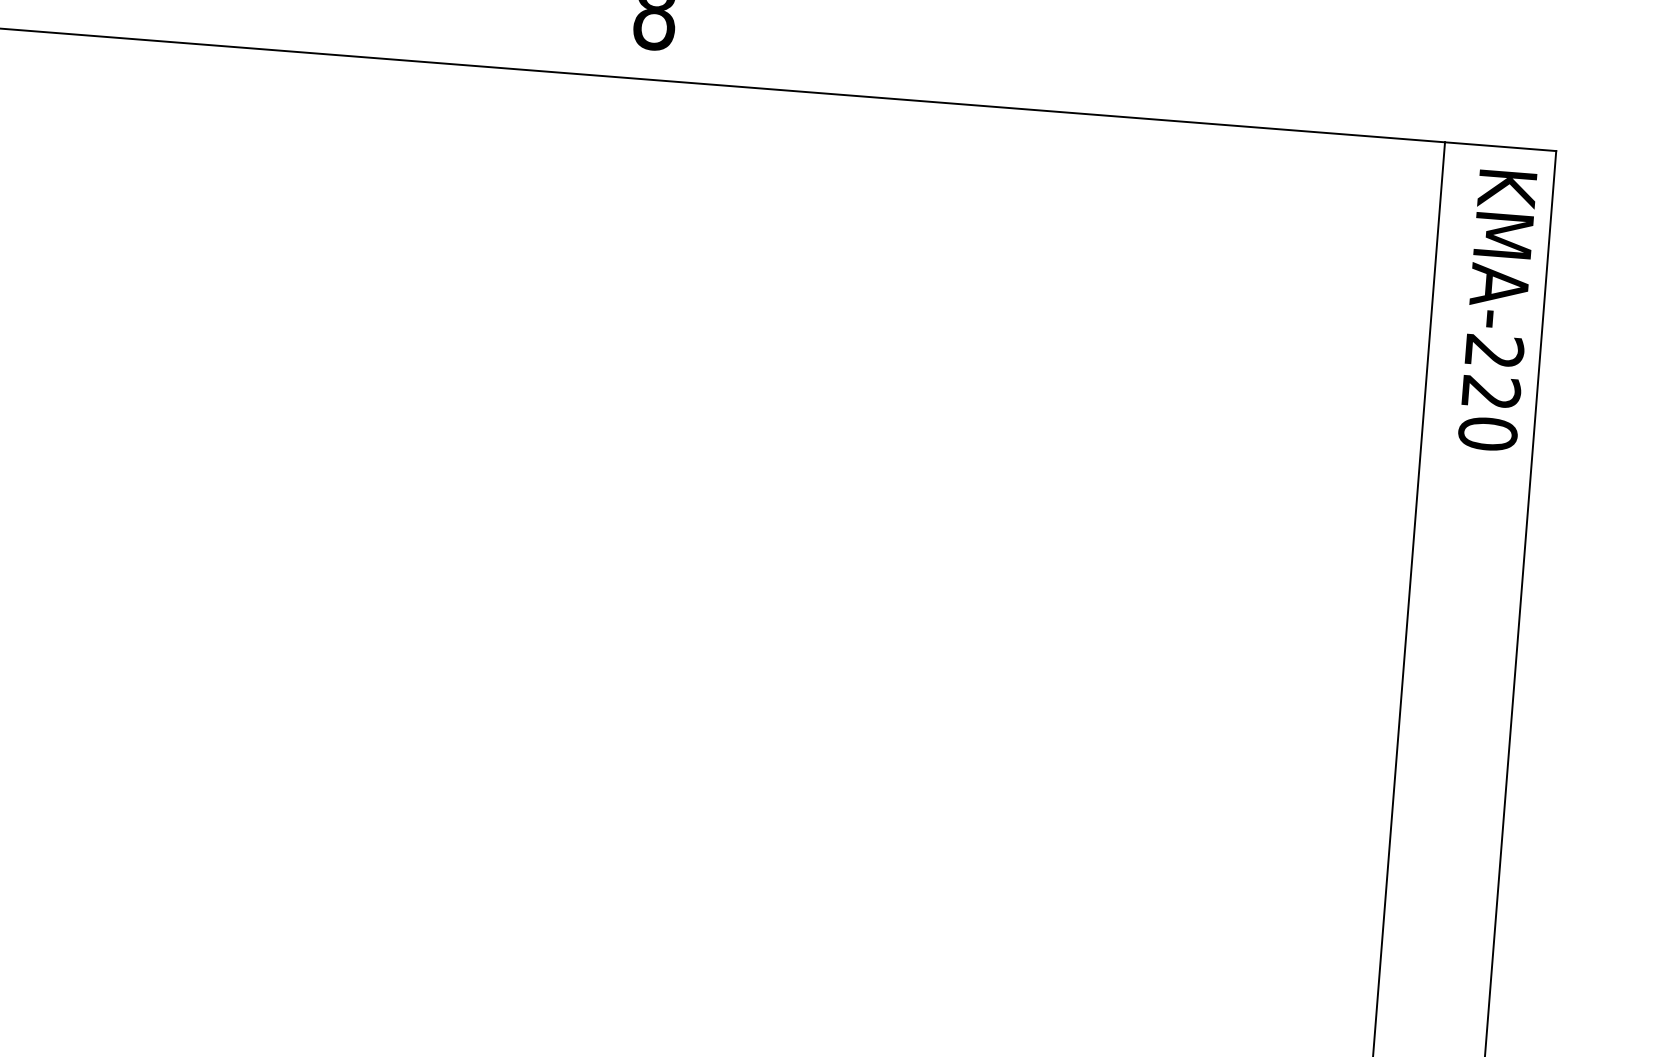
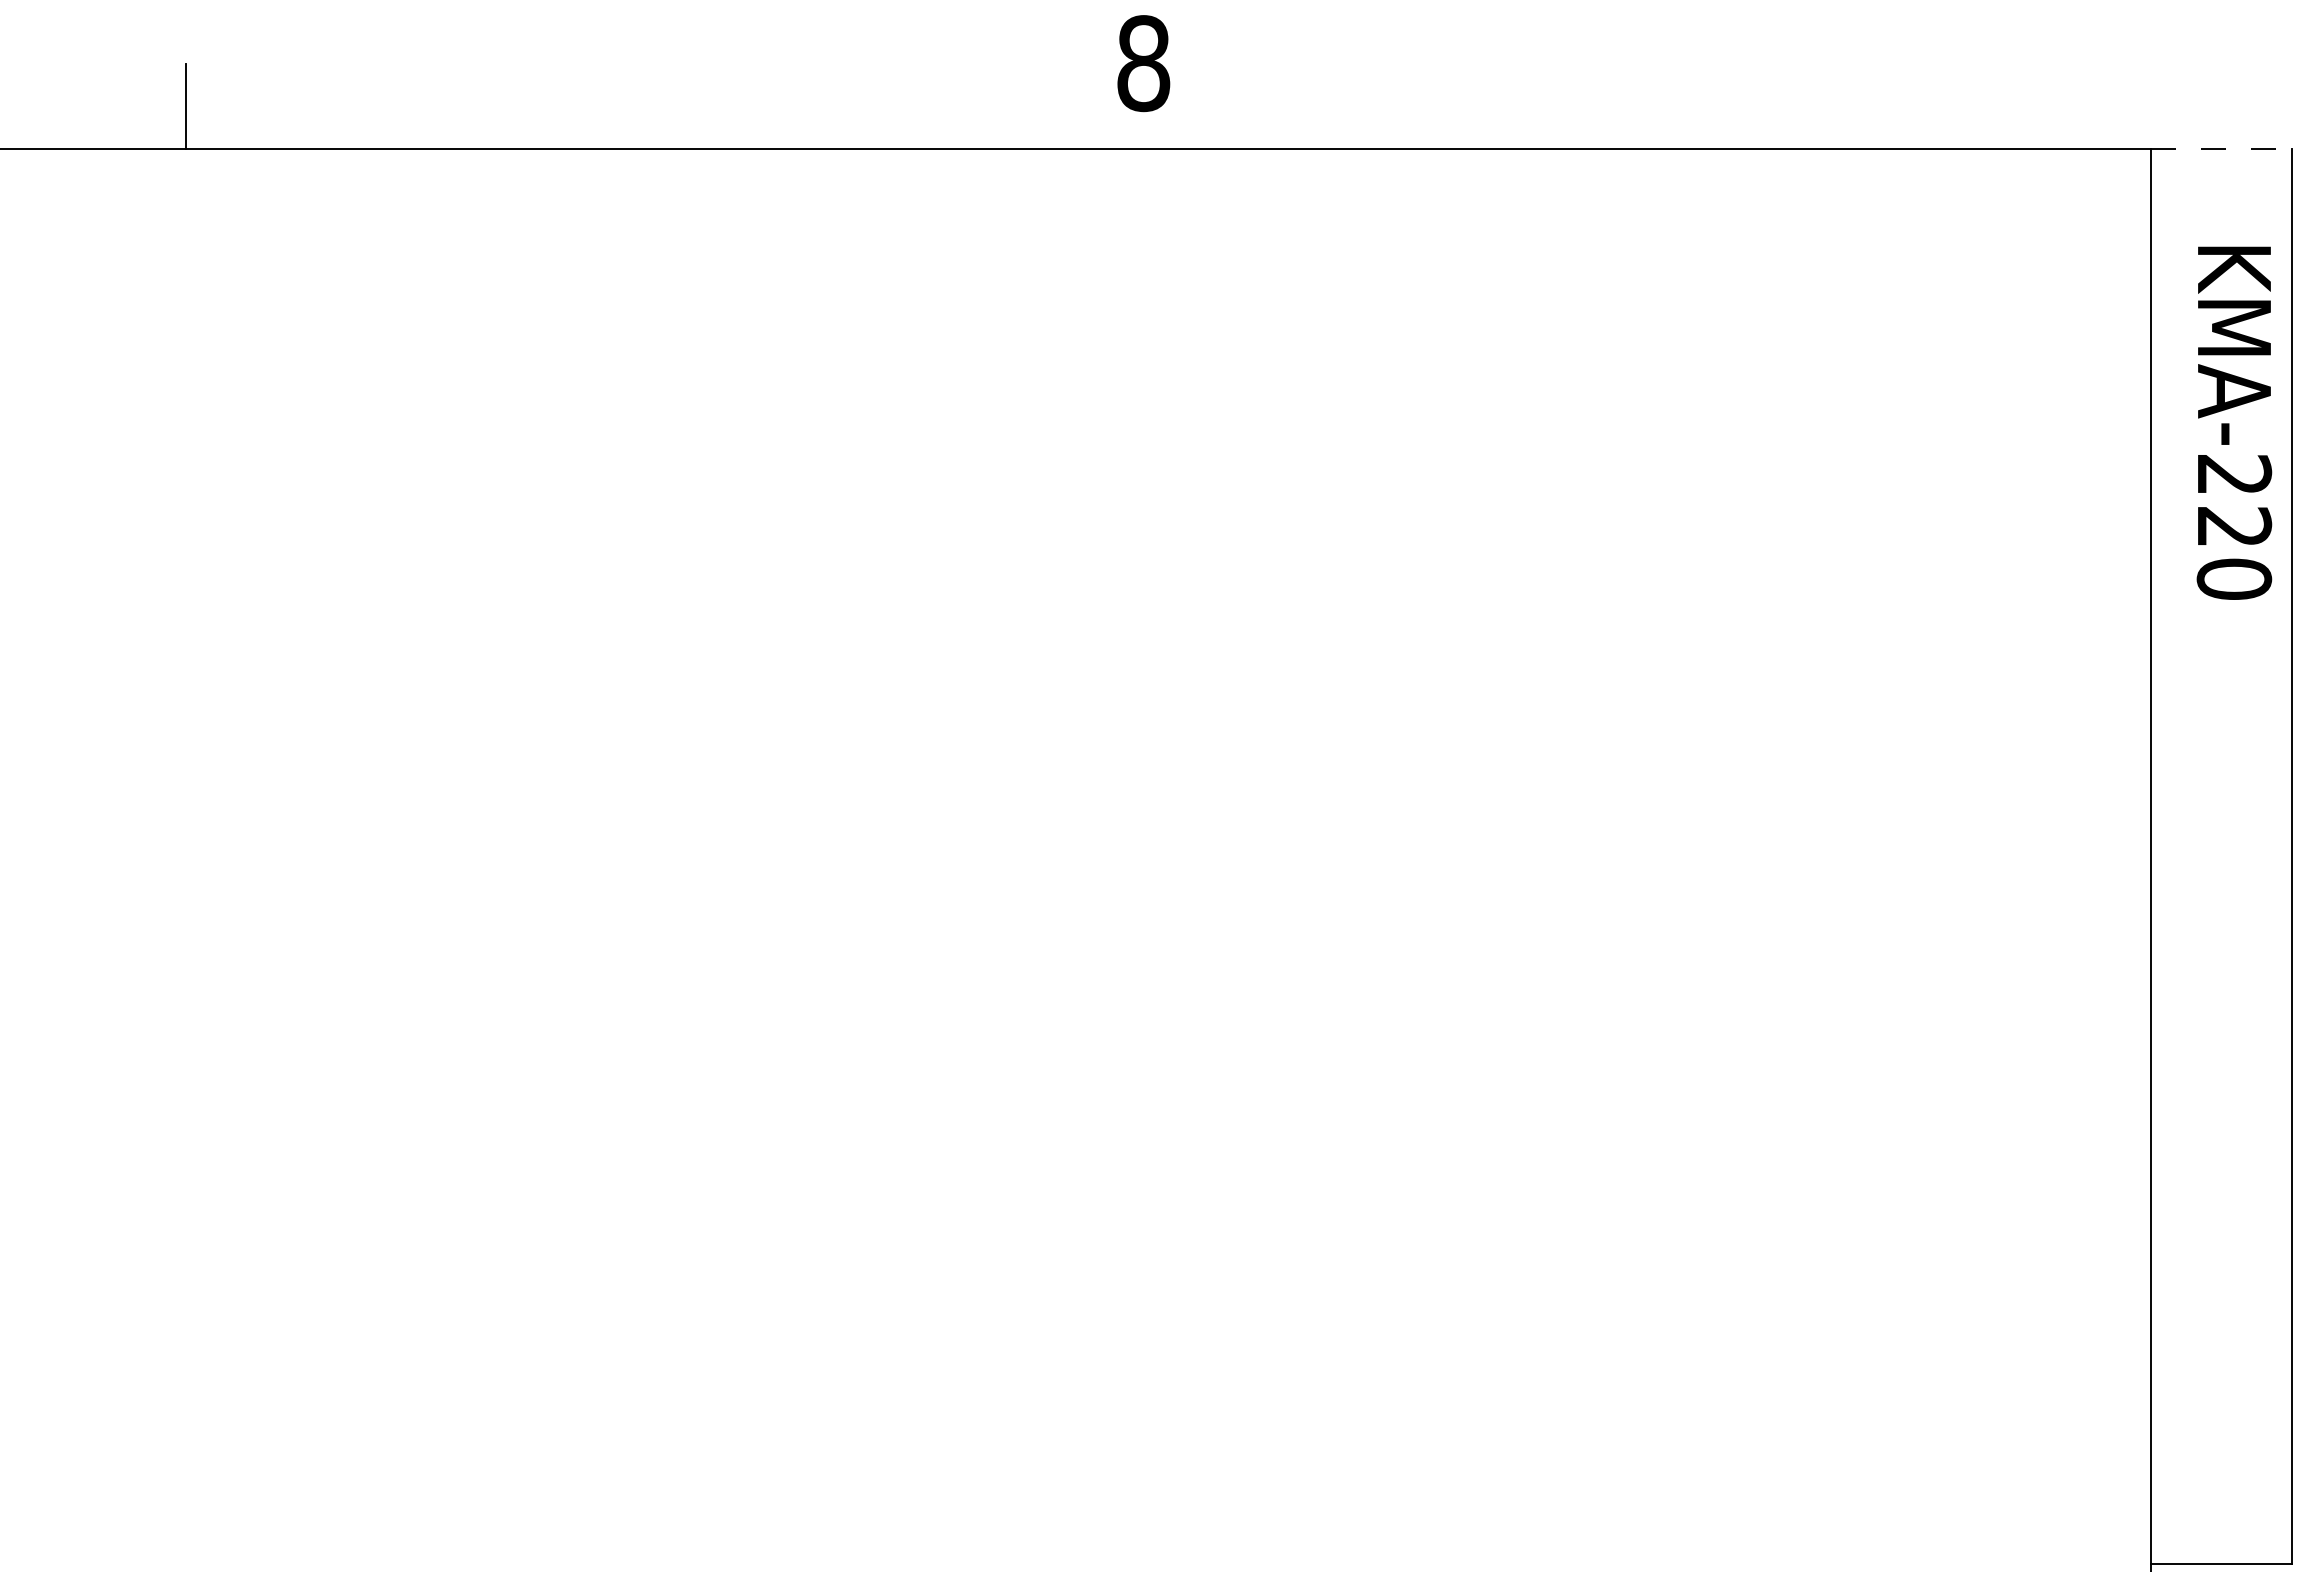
line: (1501, 147) -> (2222, 149), solid -> dashed
text: (1497, 310) -> (2234, 422), moved

